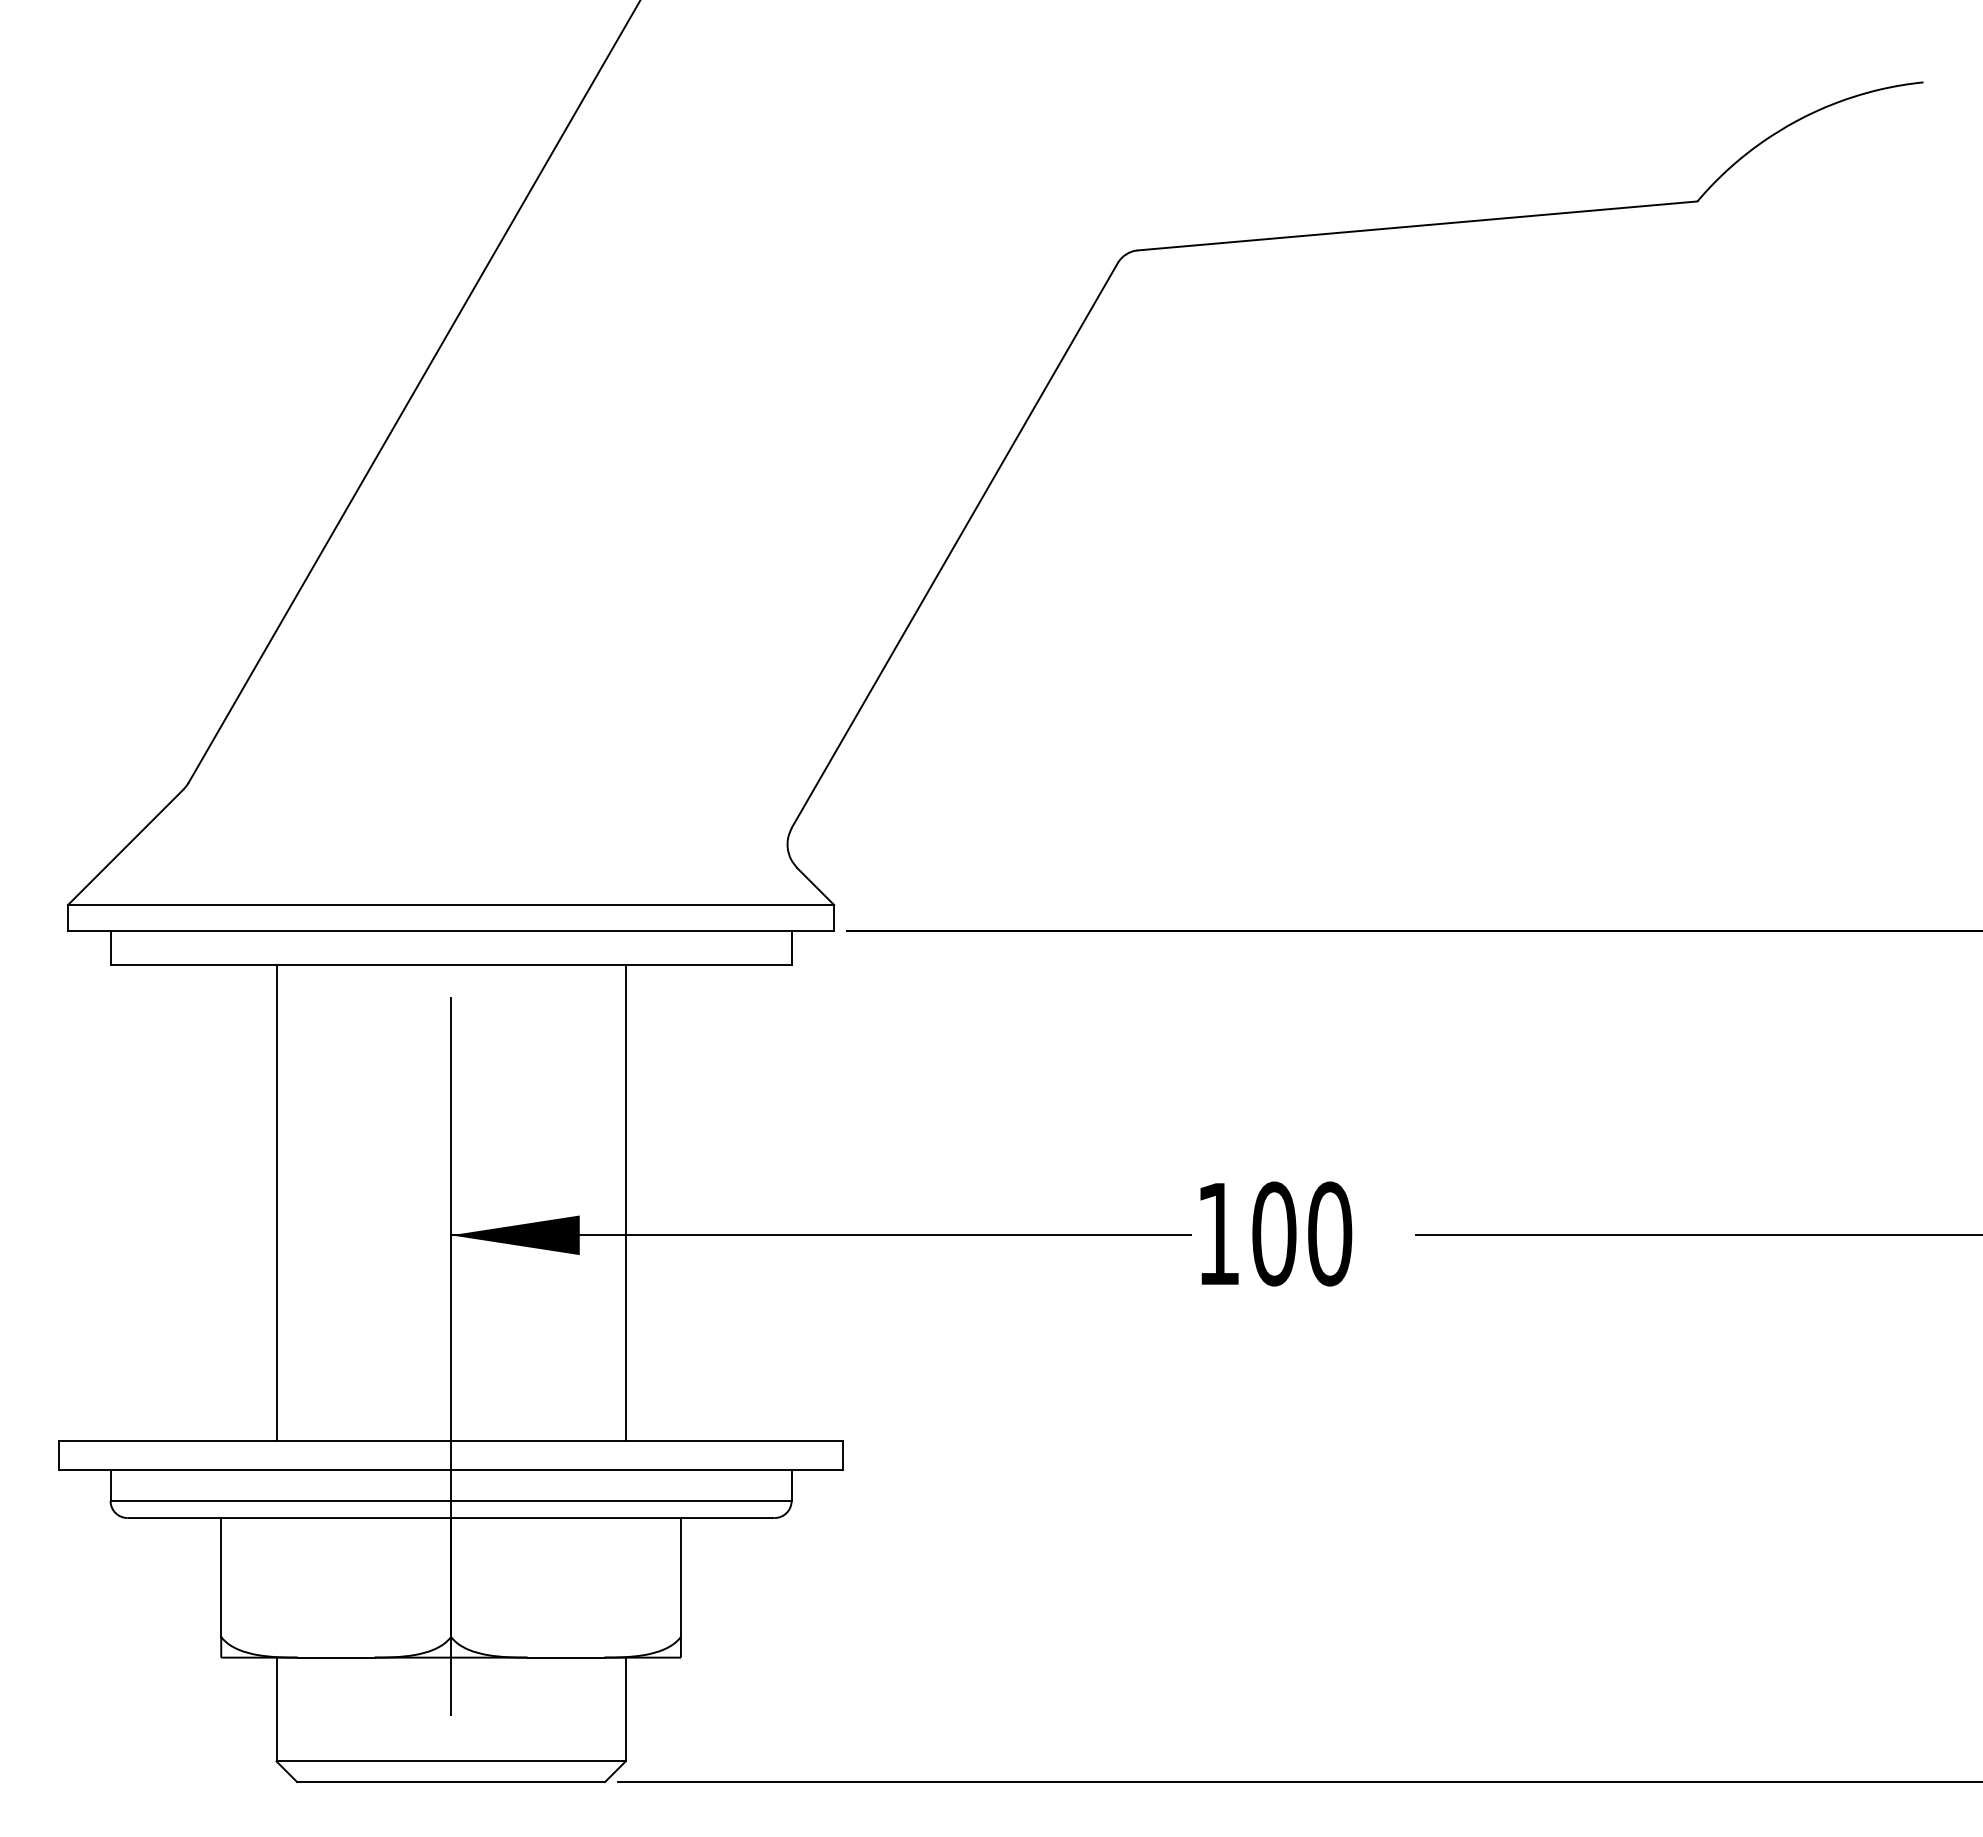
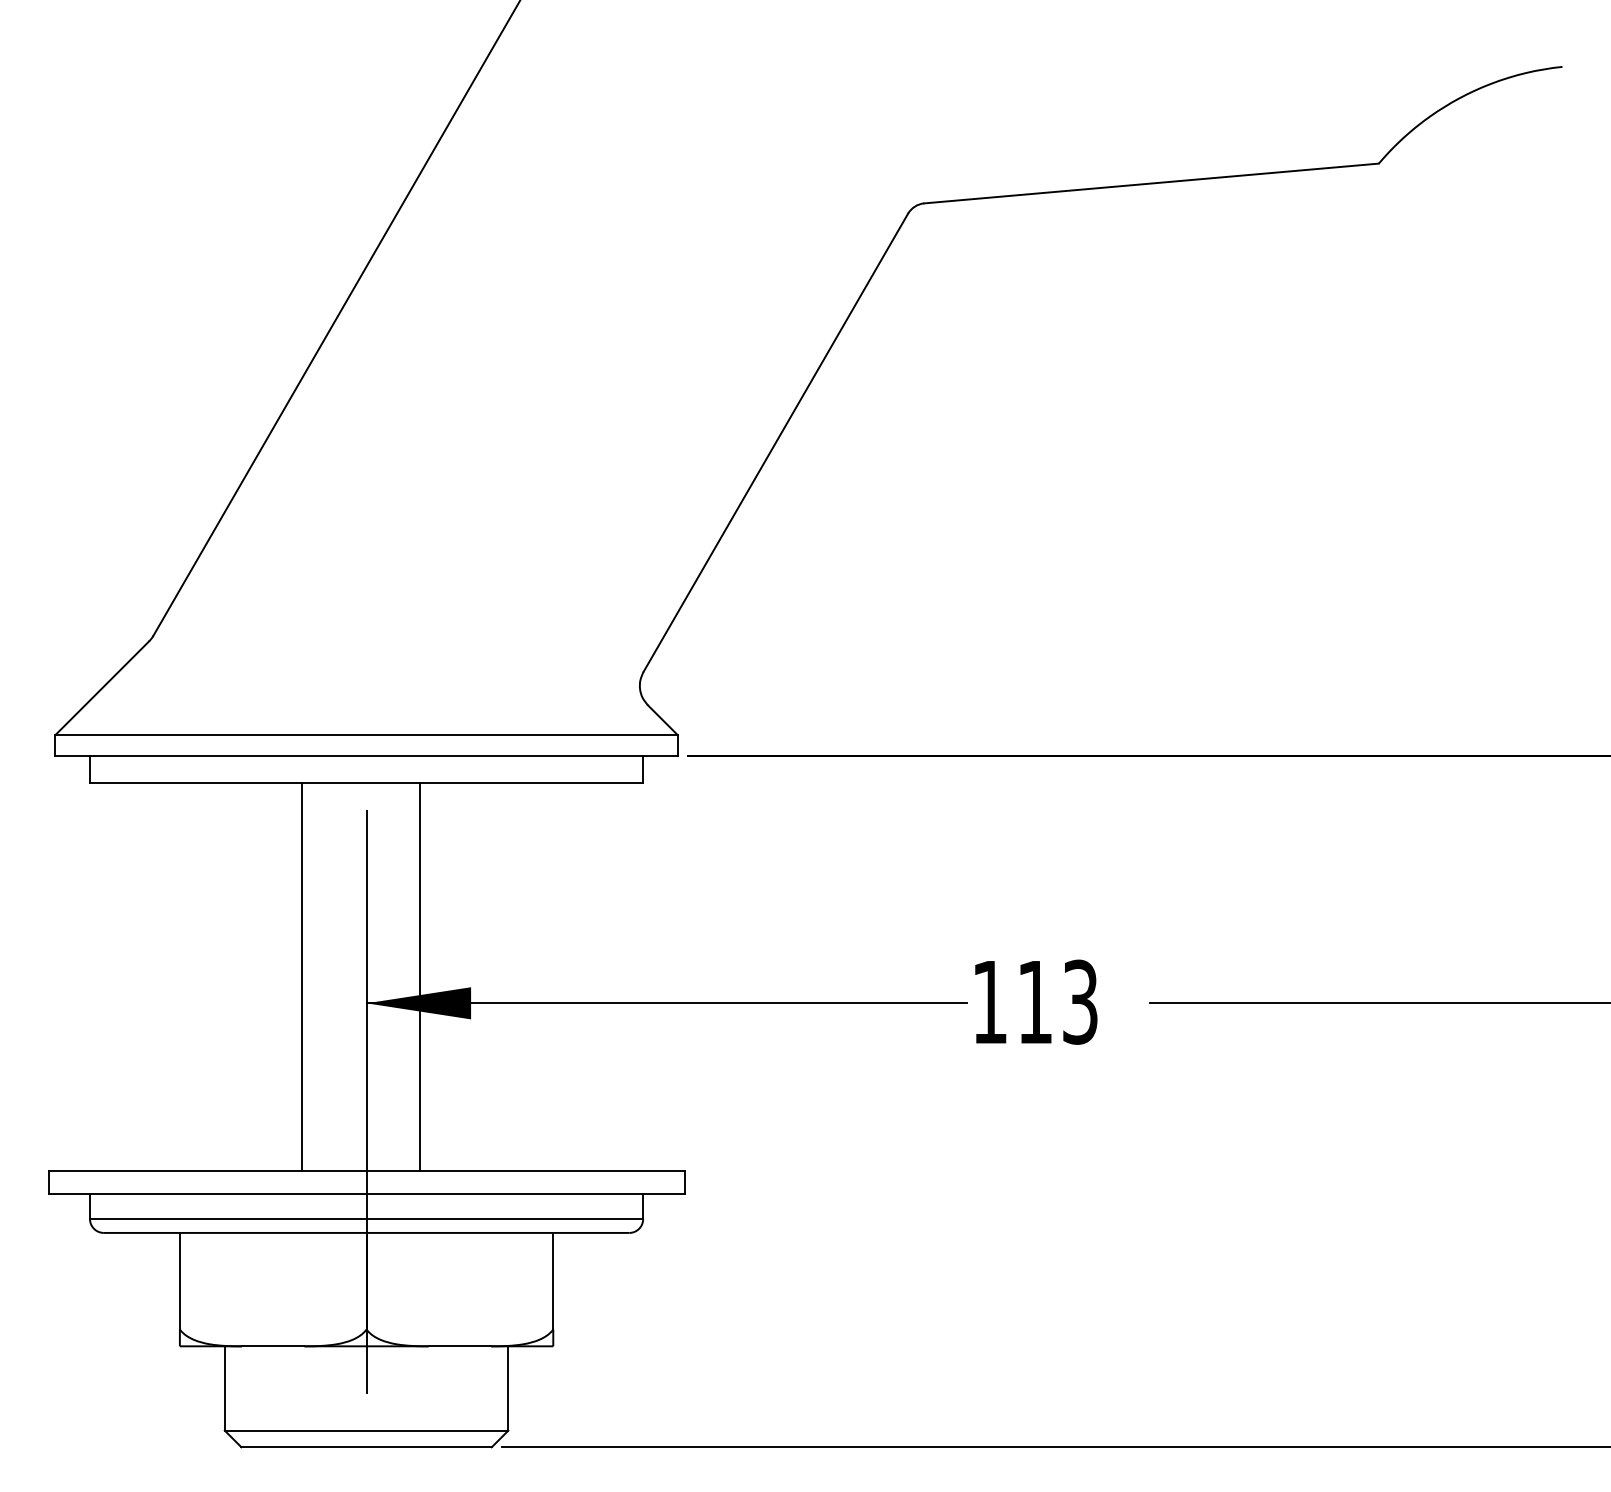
line: (276, 1202) -> (301, 976), moved
line: (625, 1202) -> (419, 976), moved
text: (1302, 1233) -> (1058, 1001), 100 -> 113

